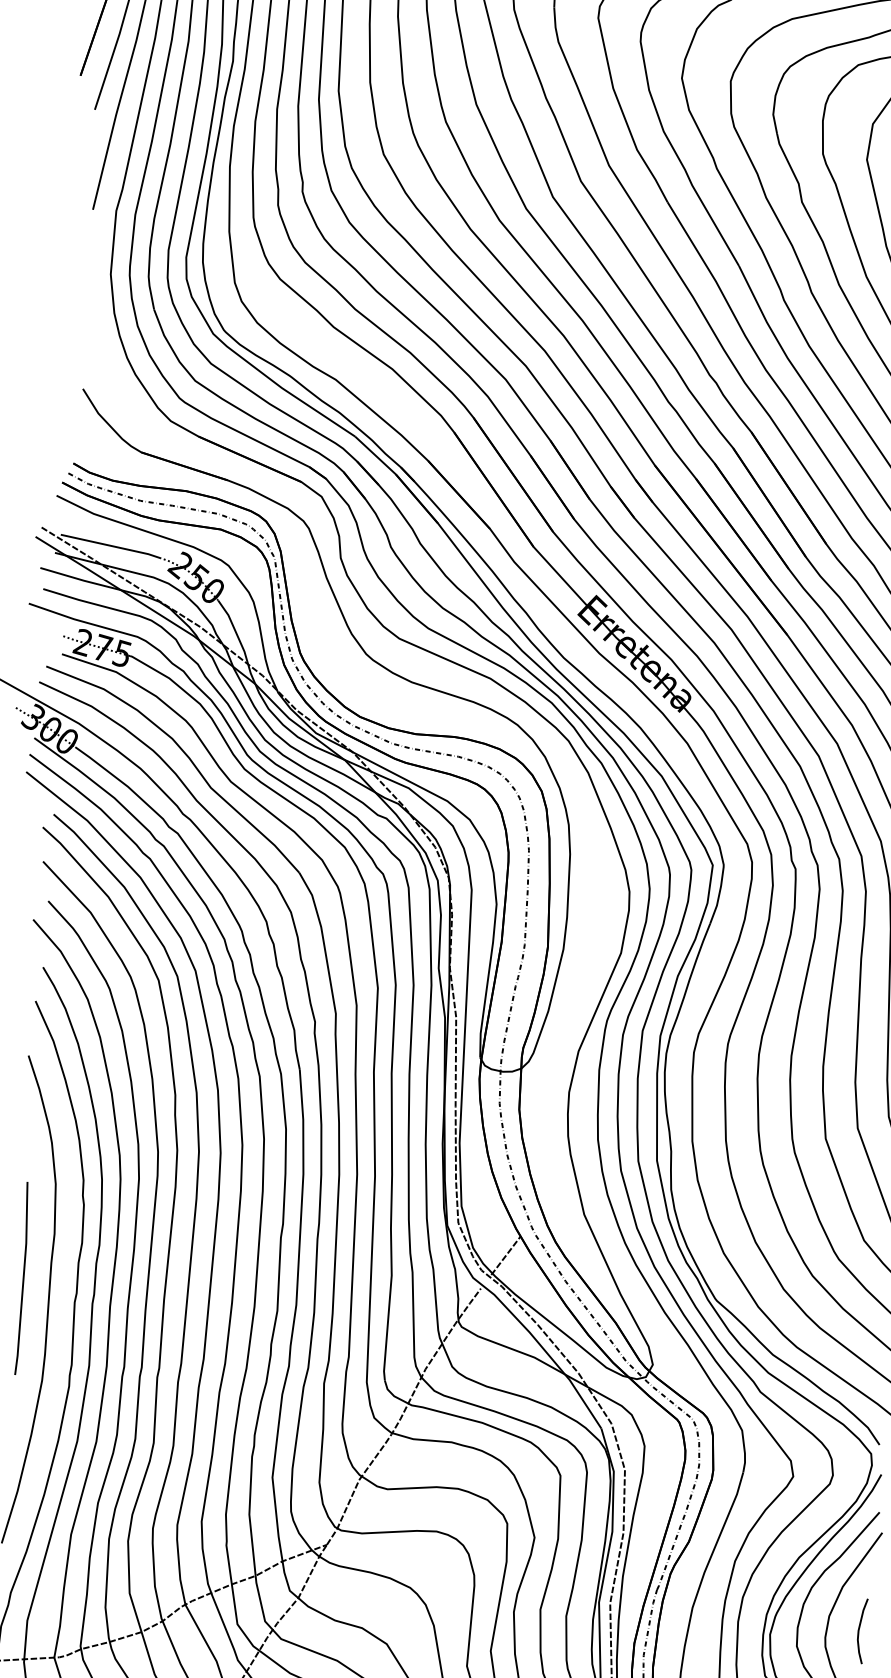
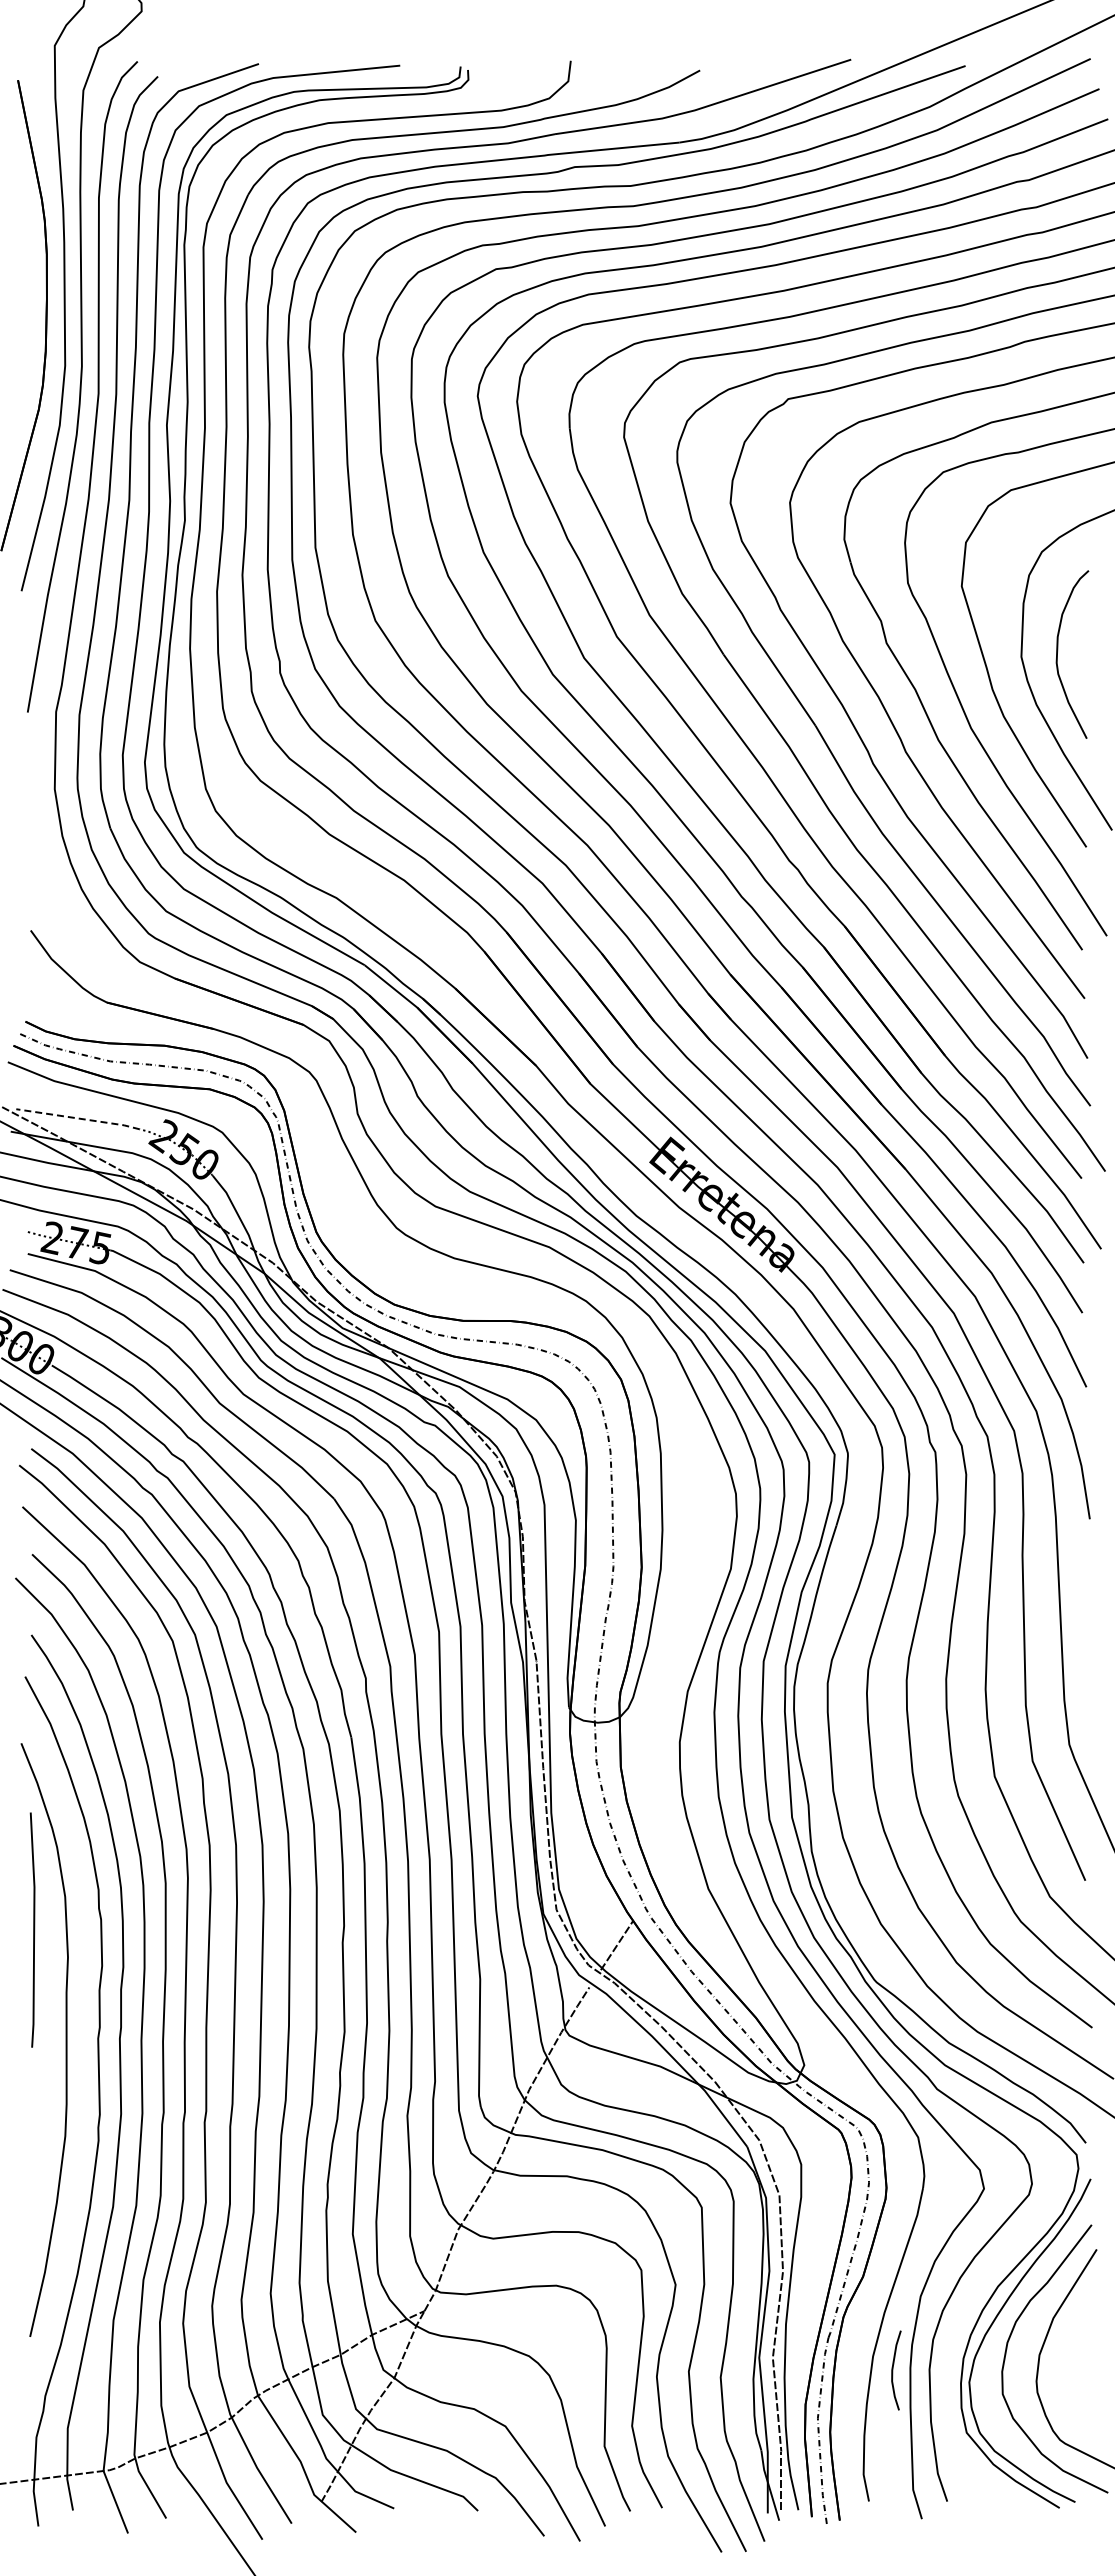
line: (112, 546) -> (79, 1118), solid -> dashed
line: (23, 1278) -> (33, 1929), moved
curve: (859, 1631) -> (893, 2370), moved

